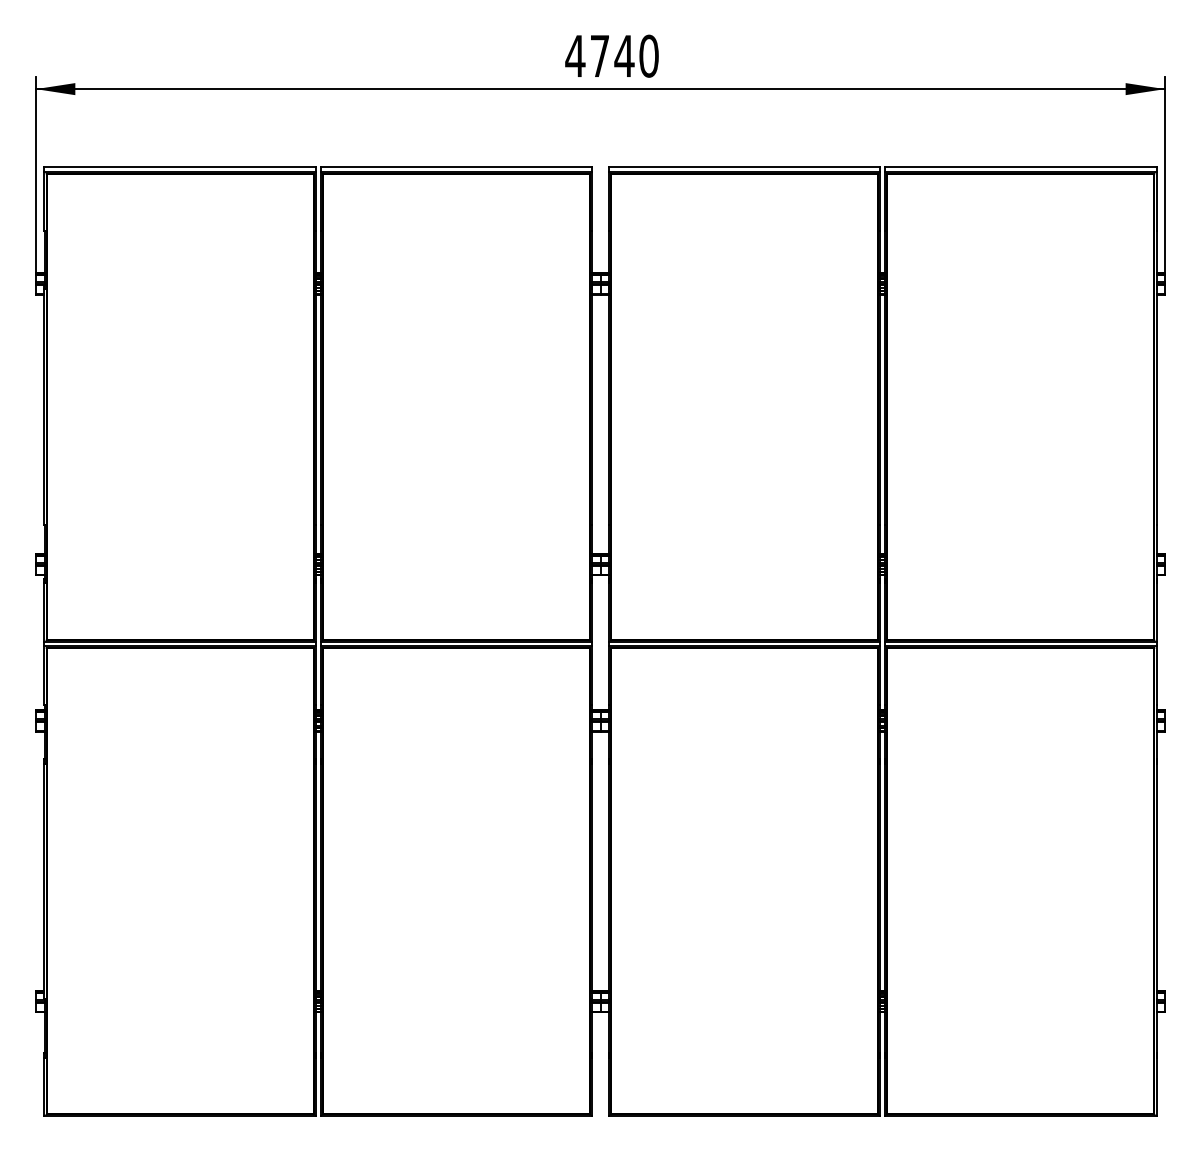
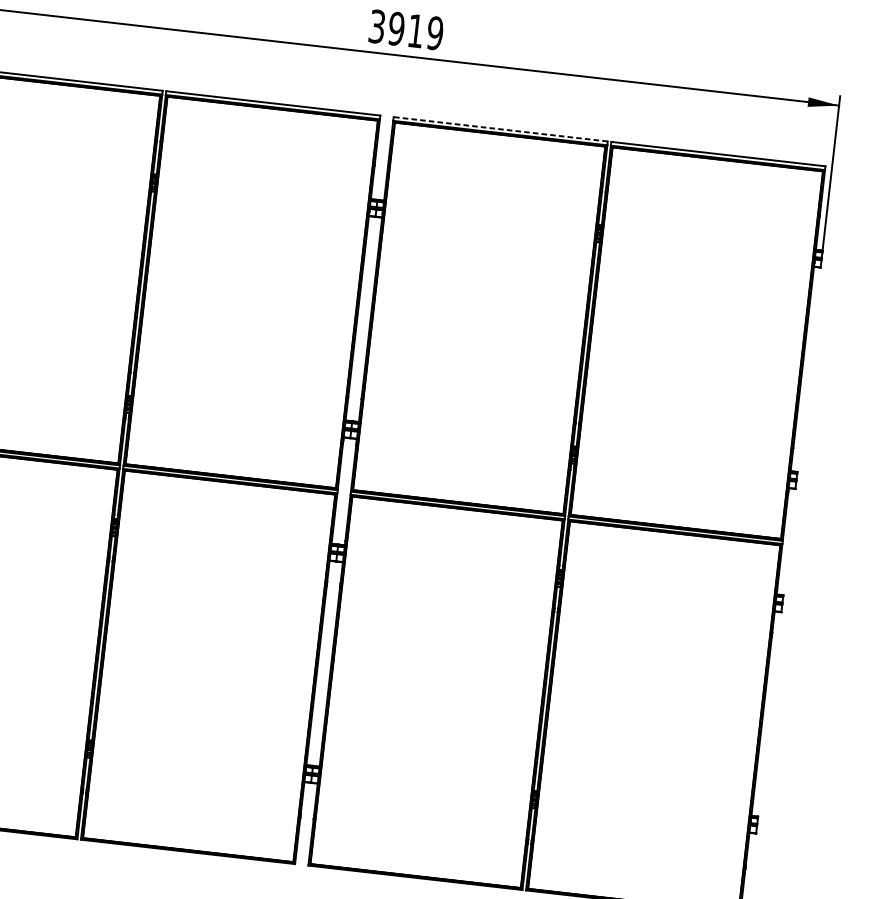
text: (611, 55) -> (405, 29), 4740 -> 3919
line: (744, 167) -> (500, 129), solid -> dashed

